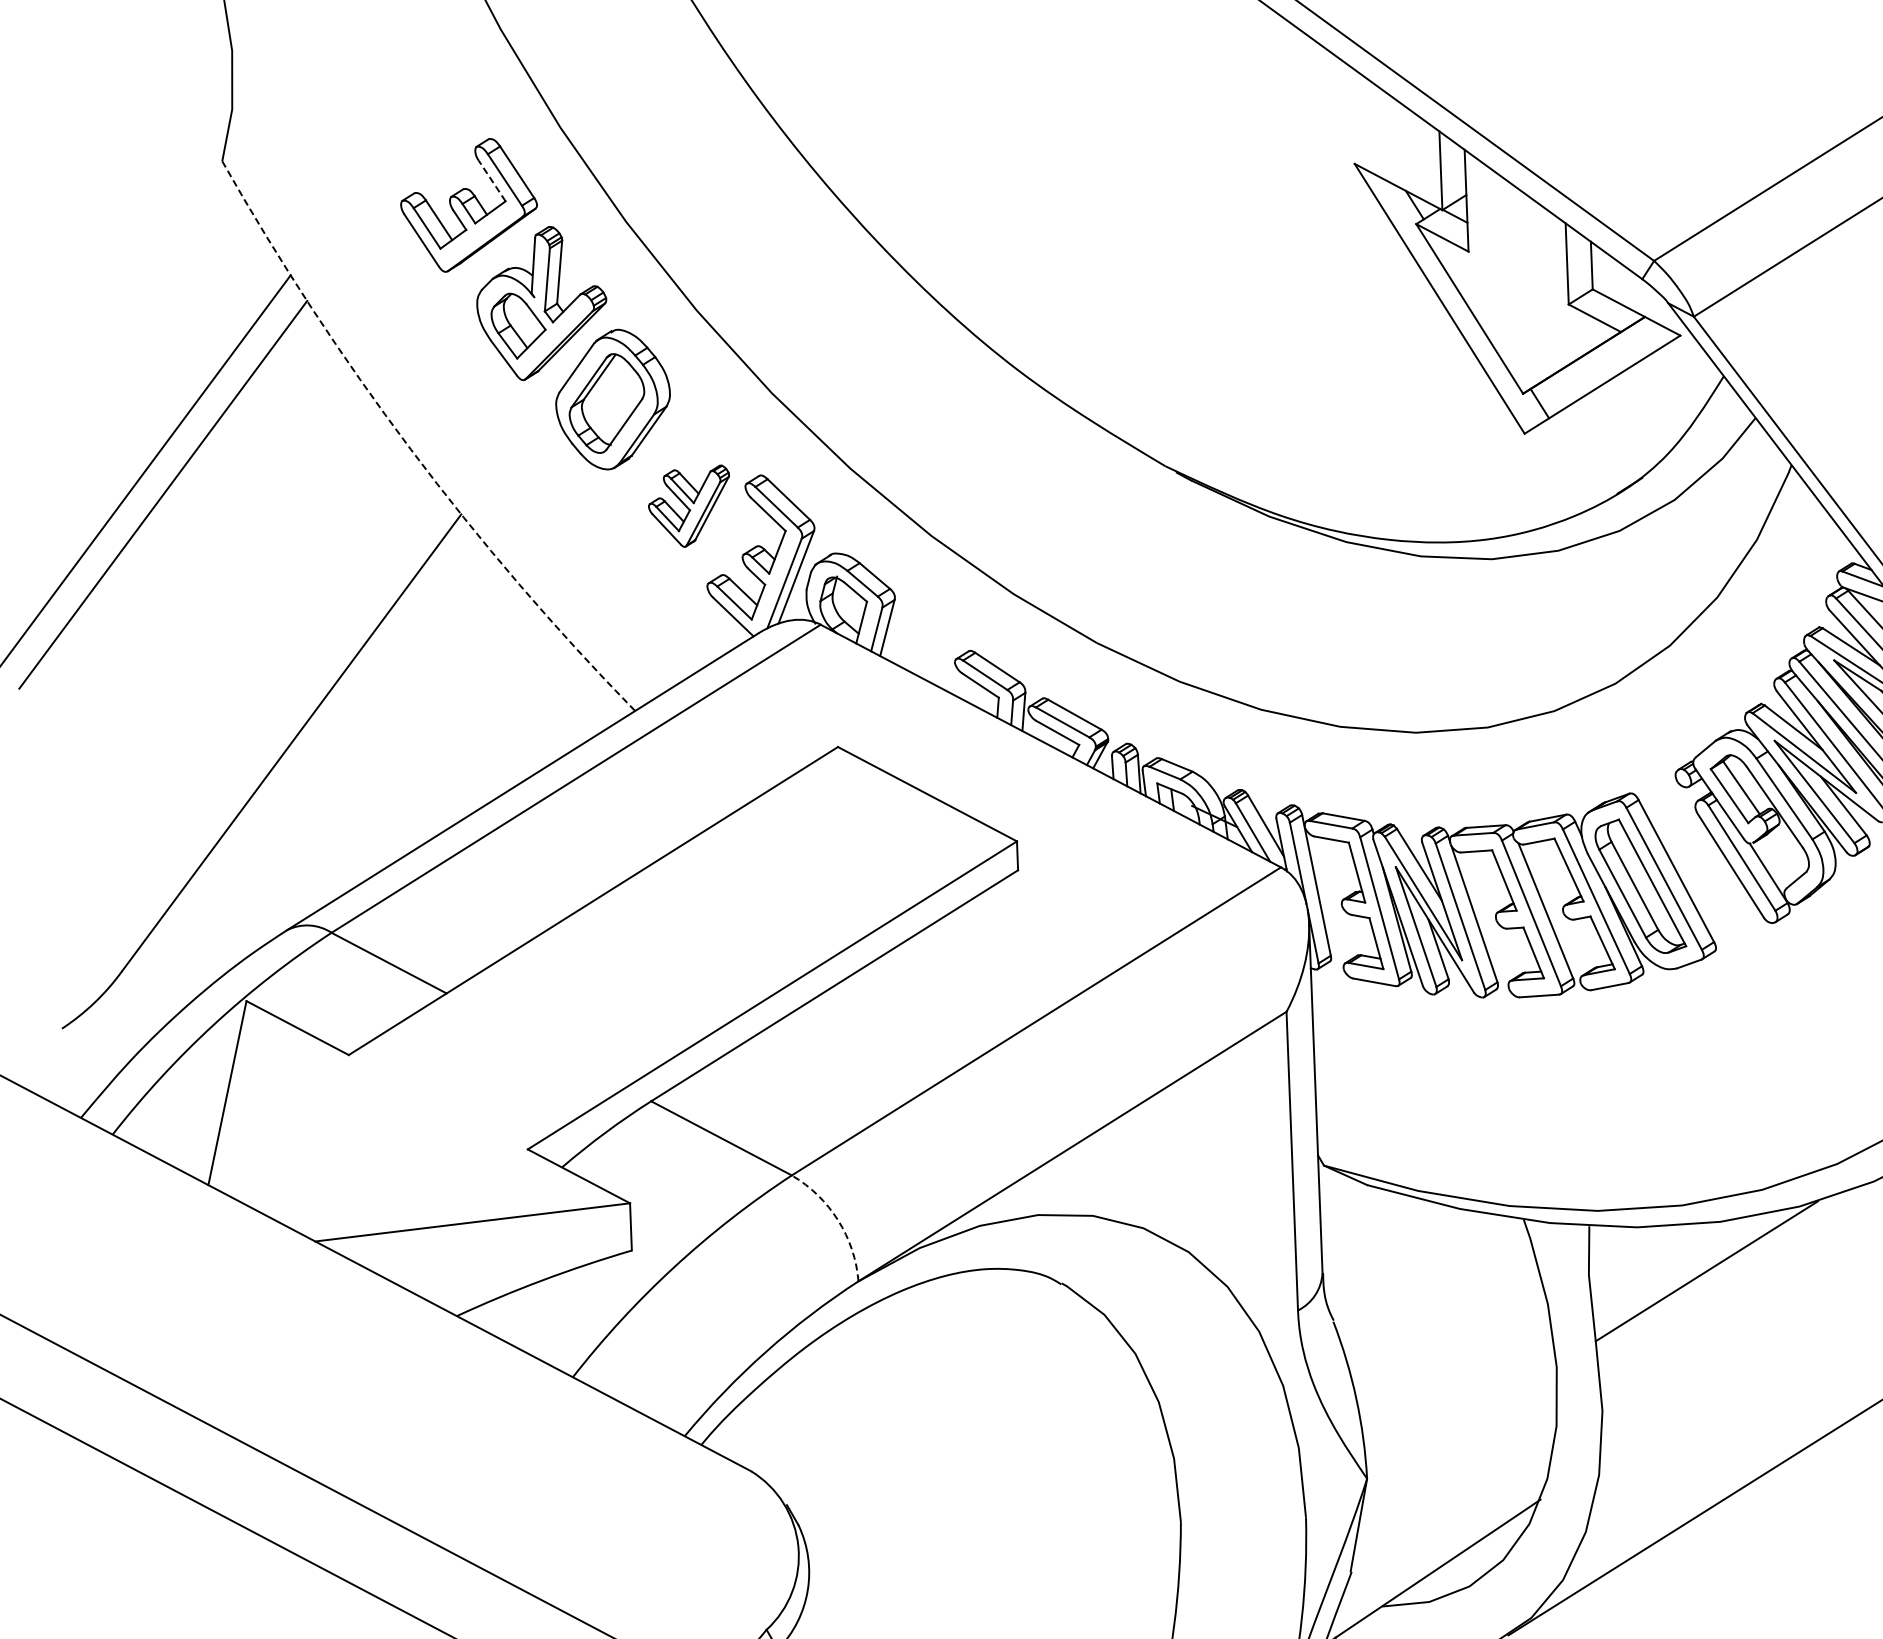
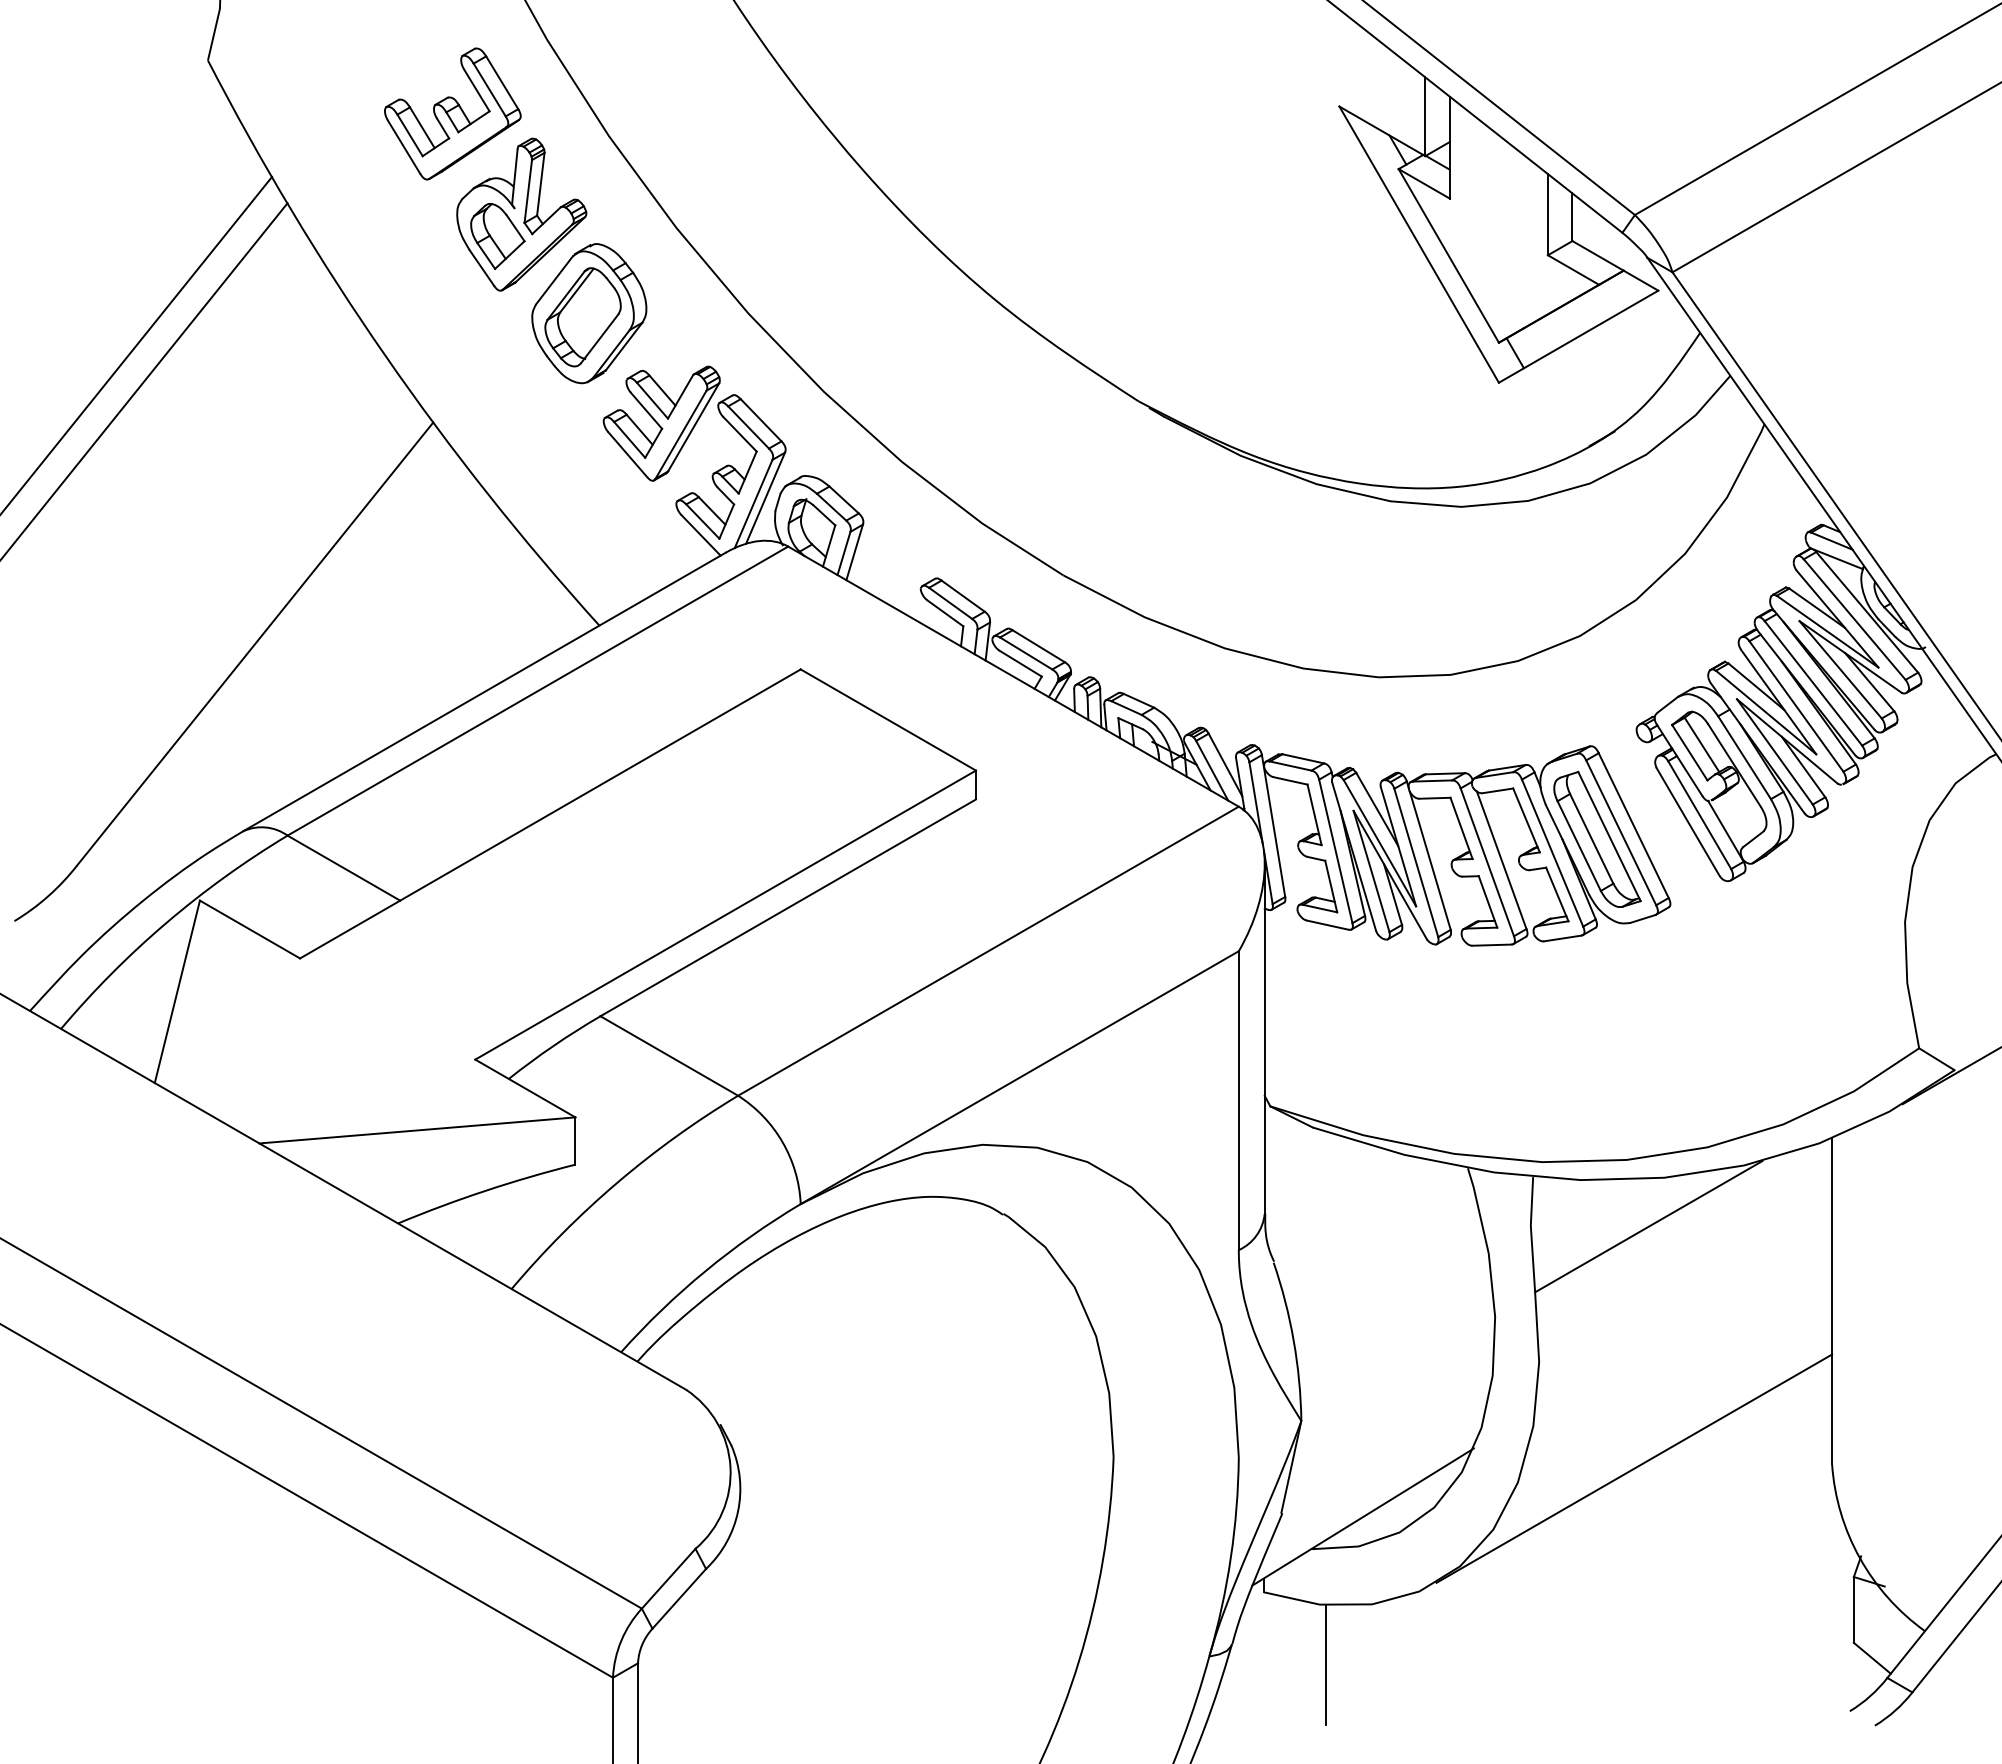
line: (491, 180) -> (476, 90), dashed -> solid
arc: (411, 449) -> (385, 355), dashed -> solid
part: (689, 506) -> (661, 423), size x1.43
arc: (837, 1220) -> (782, 1142), dashed -> solid

